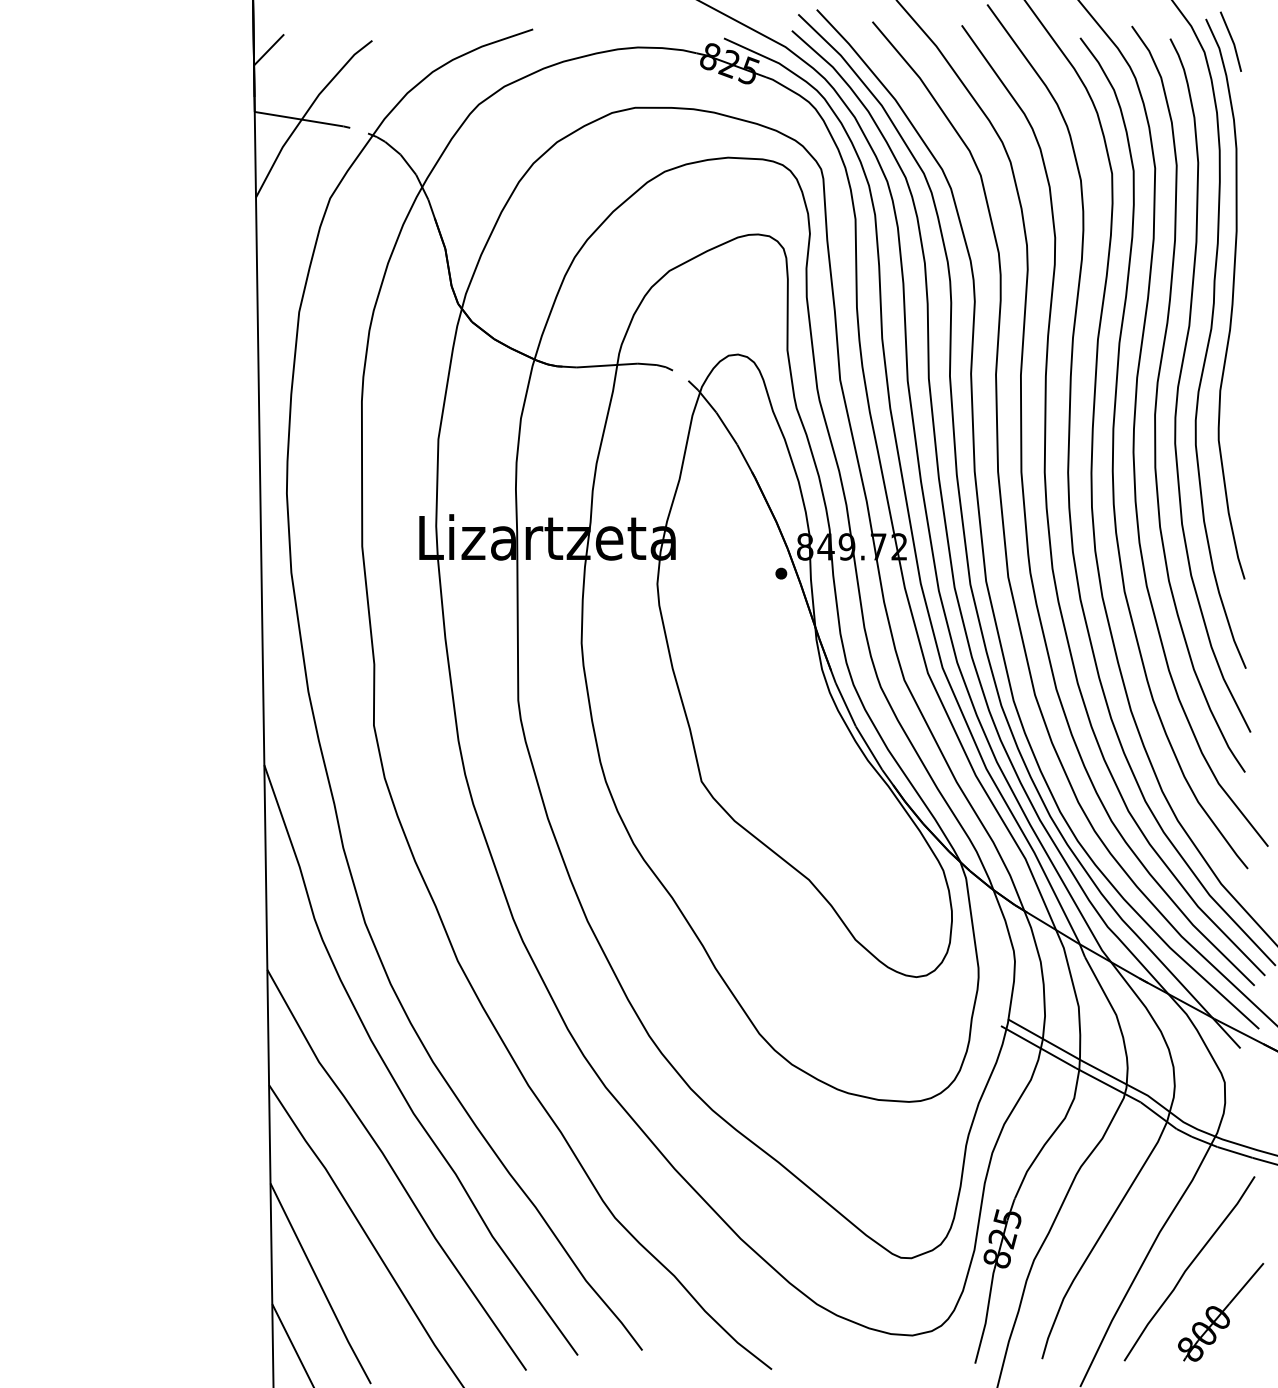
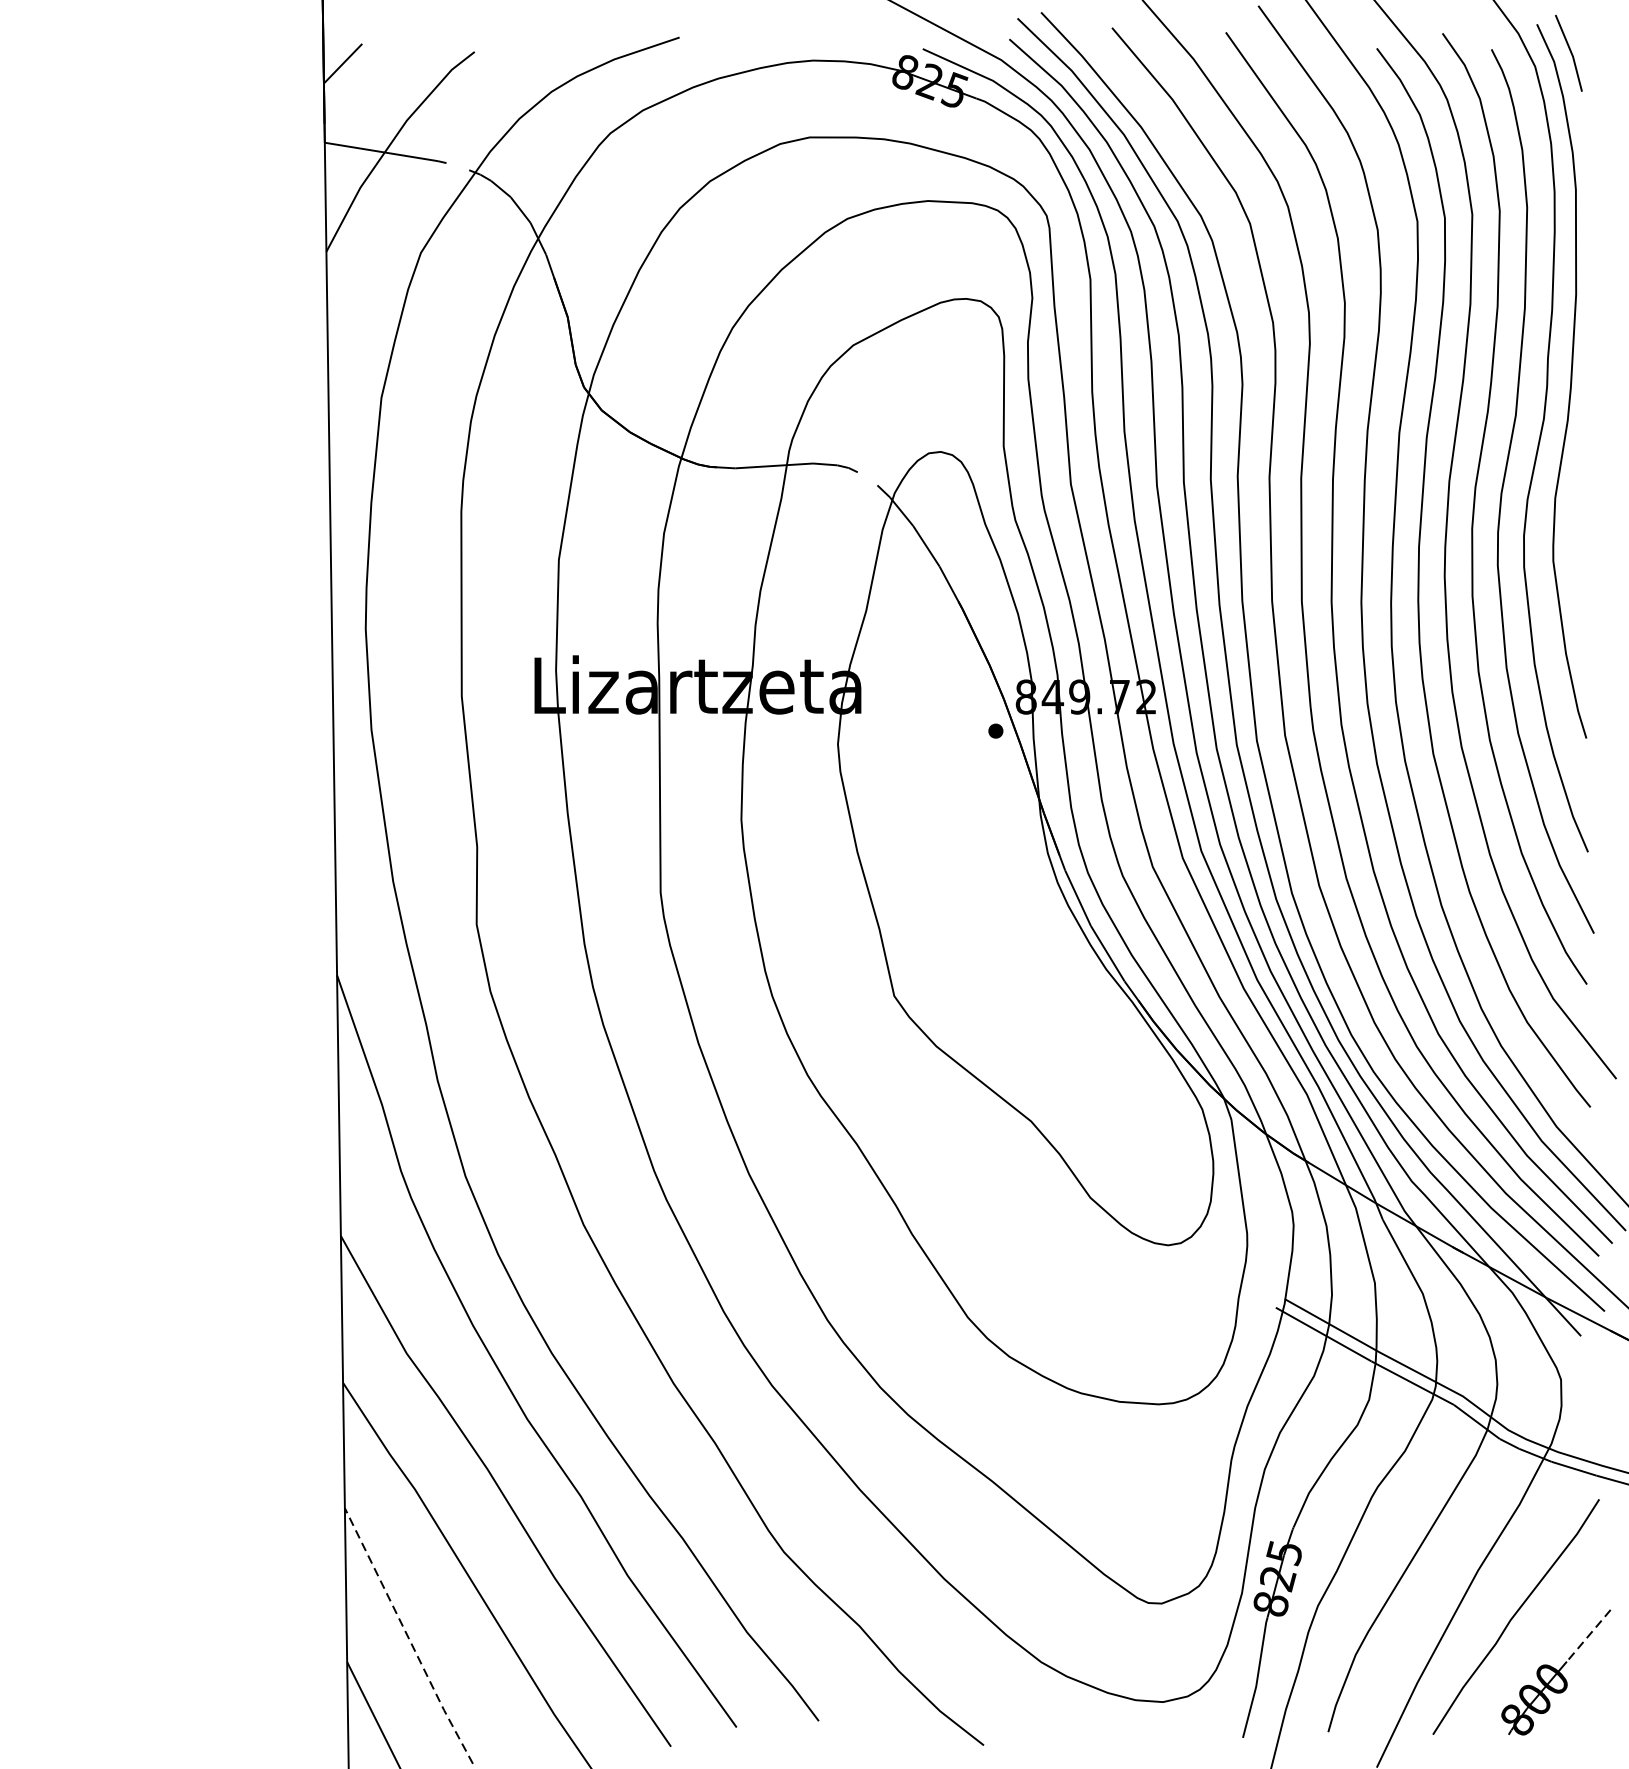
line: (1246, 1283) -> (1588, 1635), solid -> dashed
line: (320, 1284) -> (408, 1637), solid -> dashed

